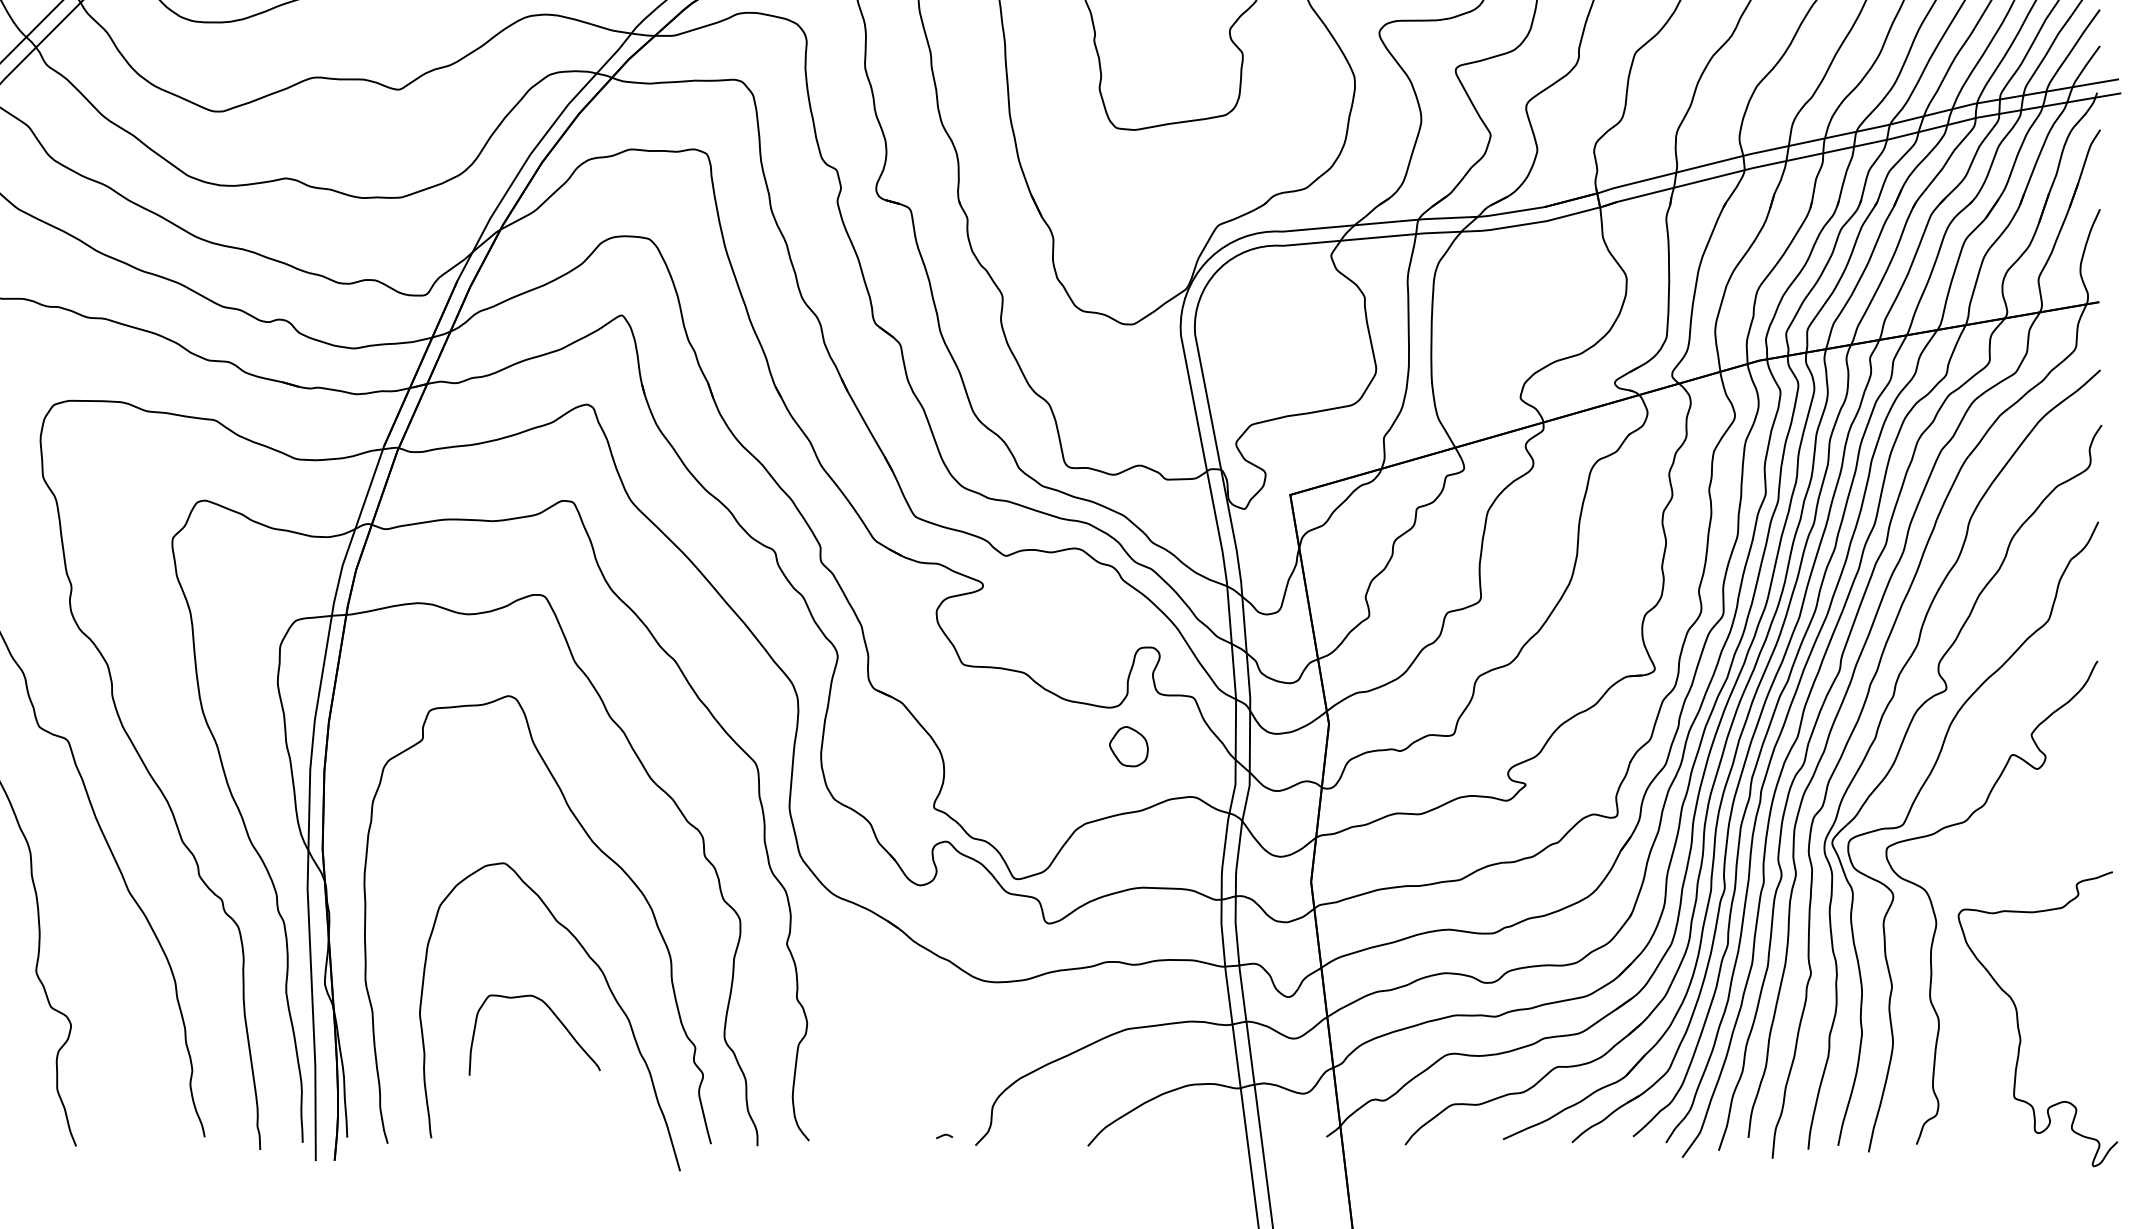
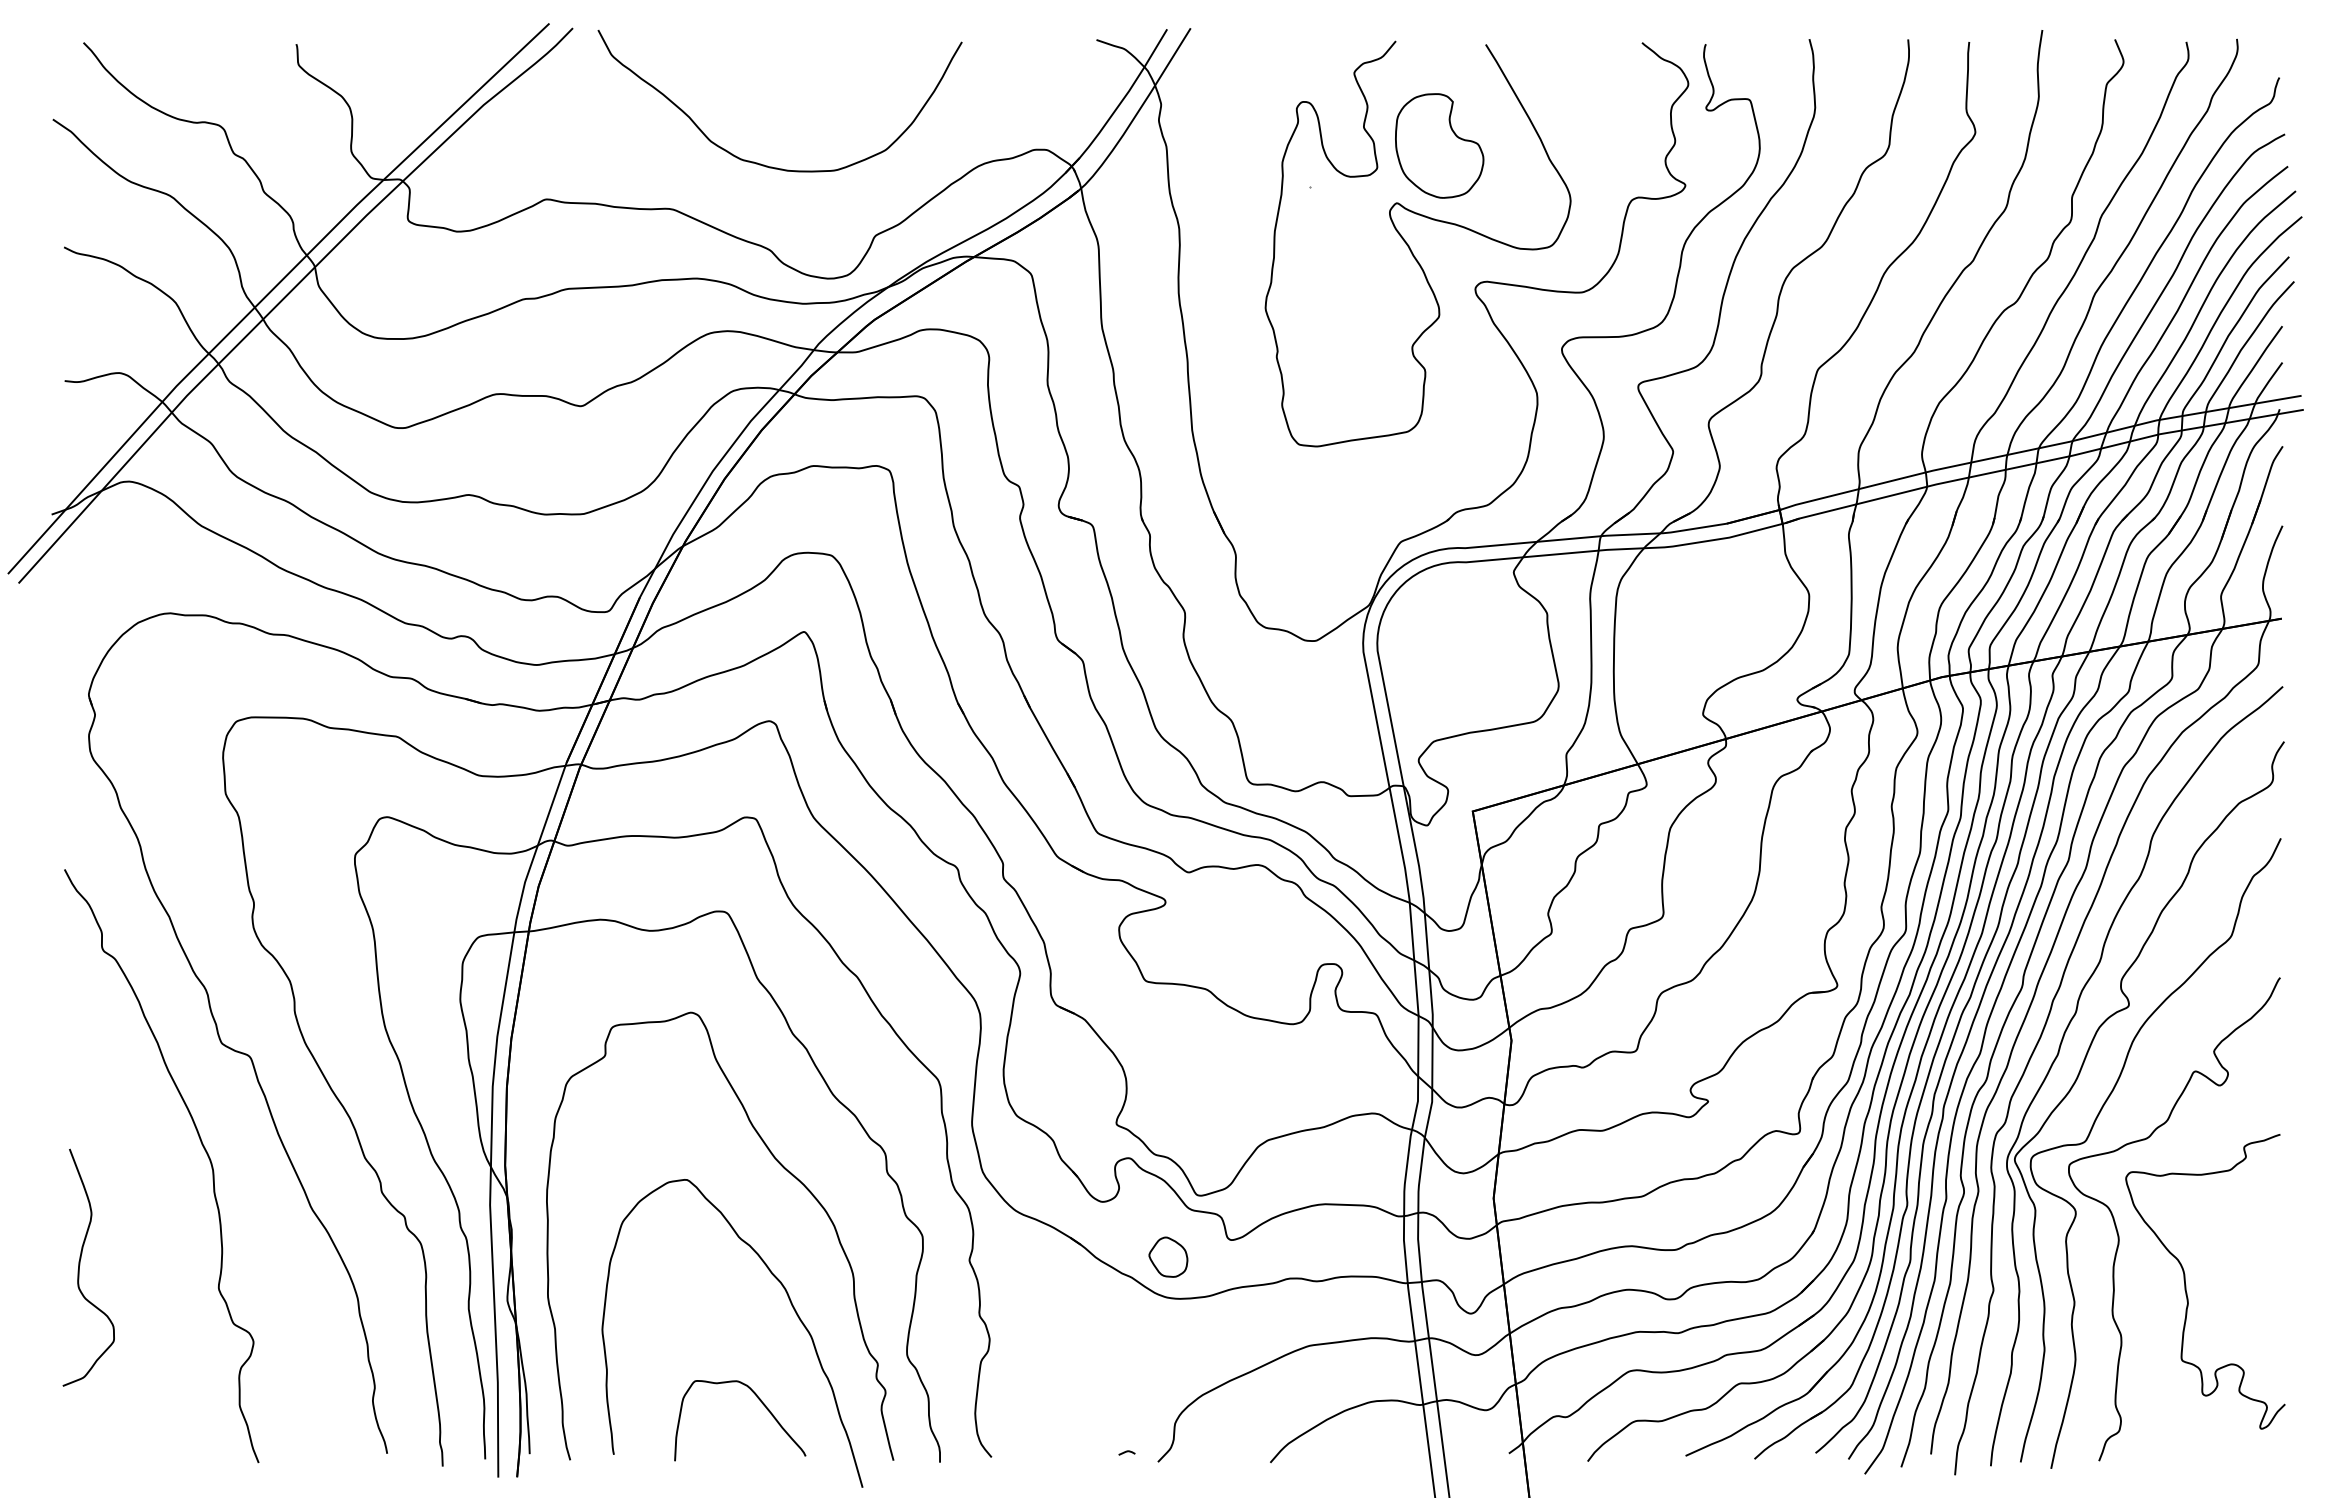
part: (1129, 745) -> (1168, 1256), moved
curve: (556, 1017) -> (761, 1403), moved
curve: (2019, 1022) -> (2186, 1285), moved

